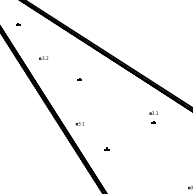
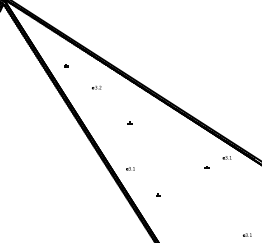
part: (43, 58) -> (96, 87), moved
part: (153, 112) -> (226, 157), moved

